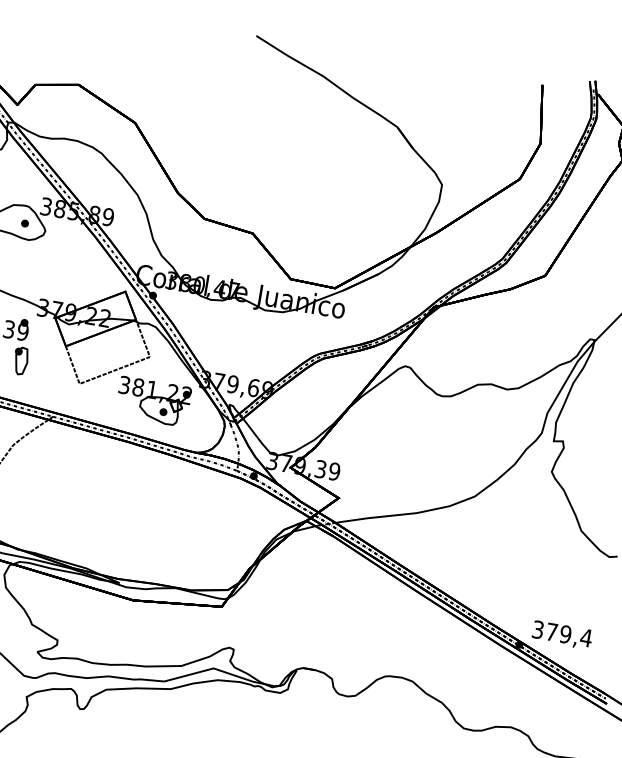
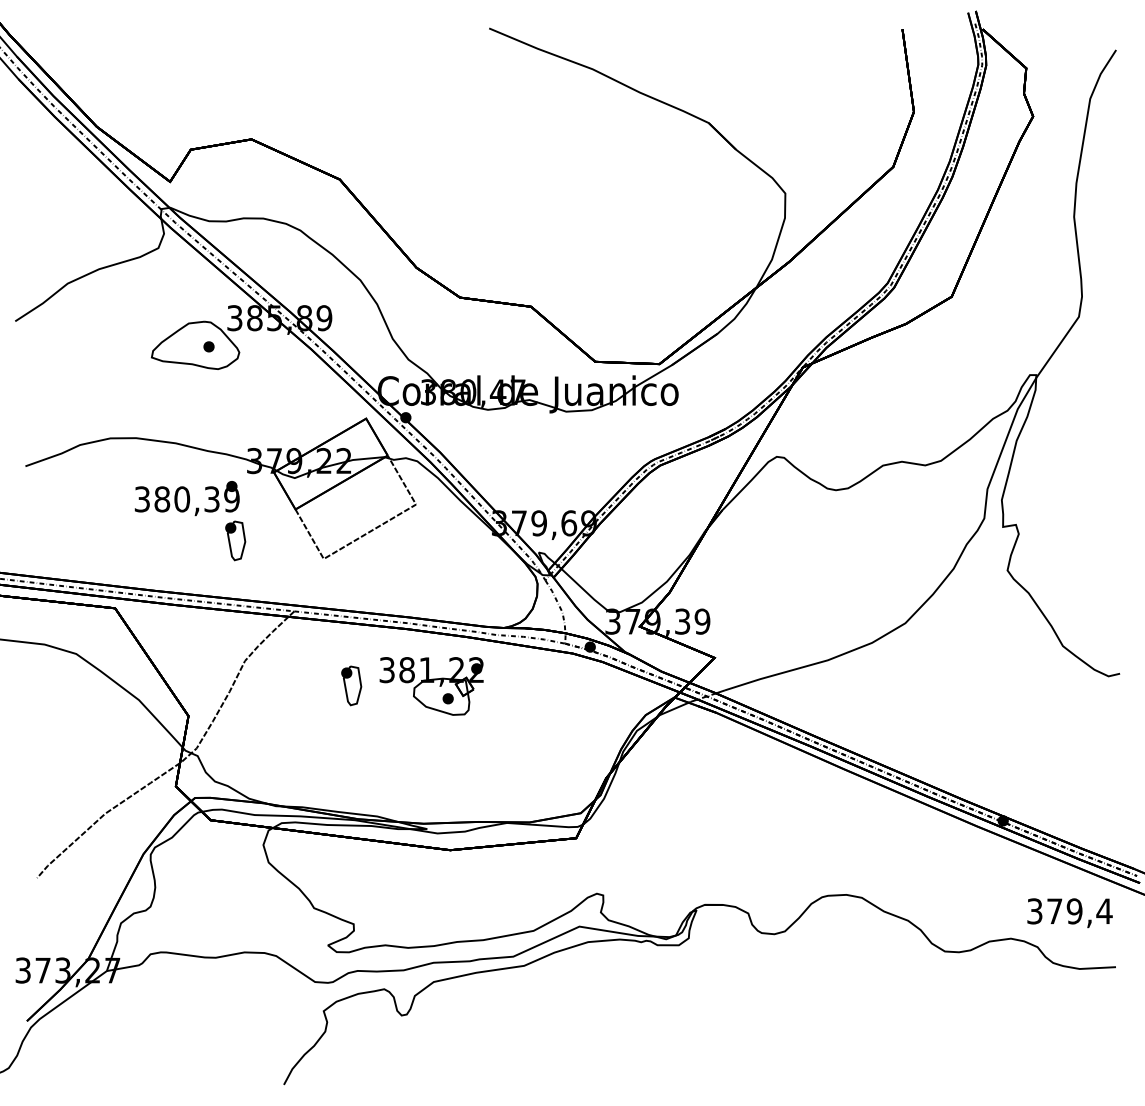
part: (153, 401) -> (431, 686), moved
part: (84, 474) -> (351, 685), added
text: (561, 635) -> (1069, 913), moved

